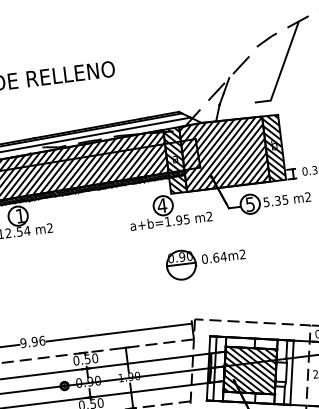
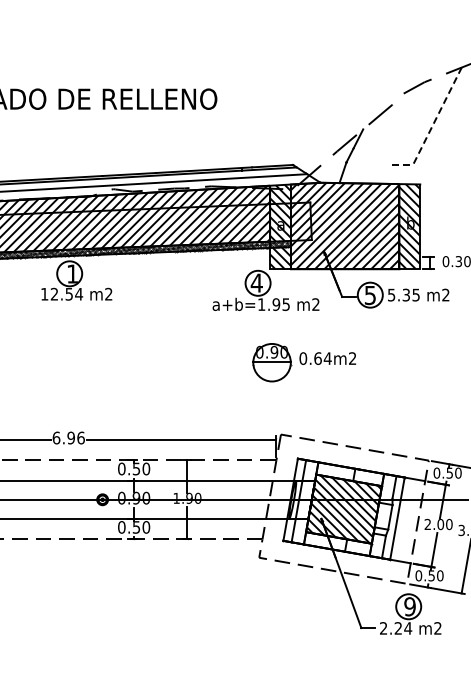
line: (281, 68) -> (432, 125), solid -> dashed
text: (23, 342) -> (56, 437), 9.96 -> 6.96

